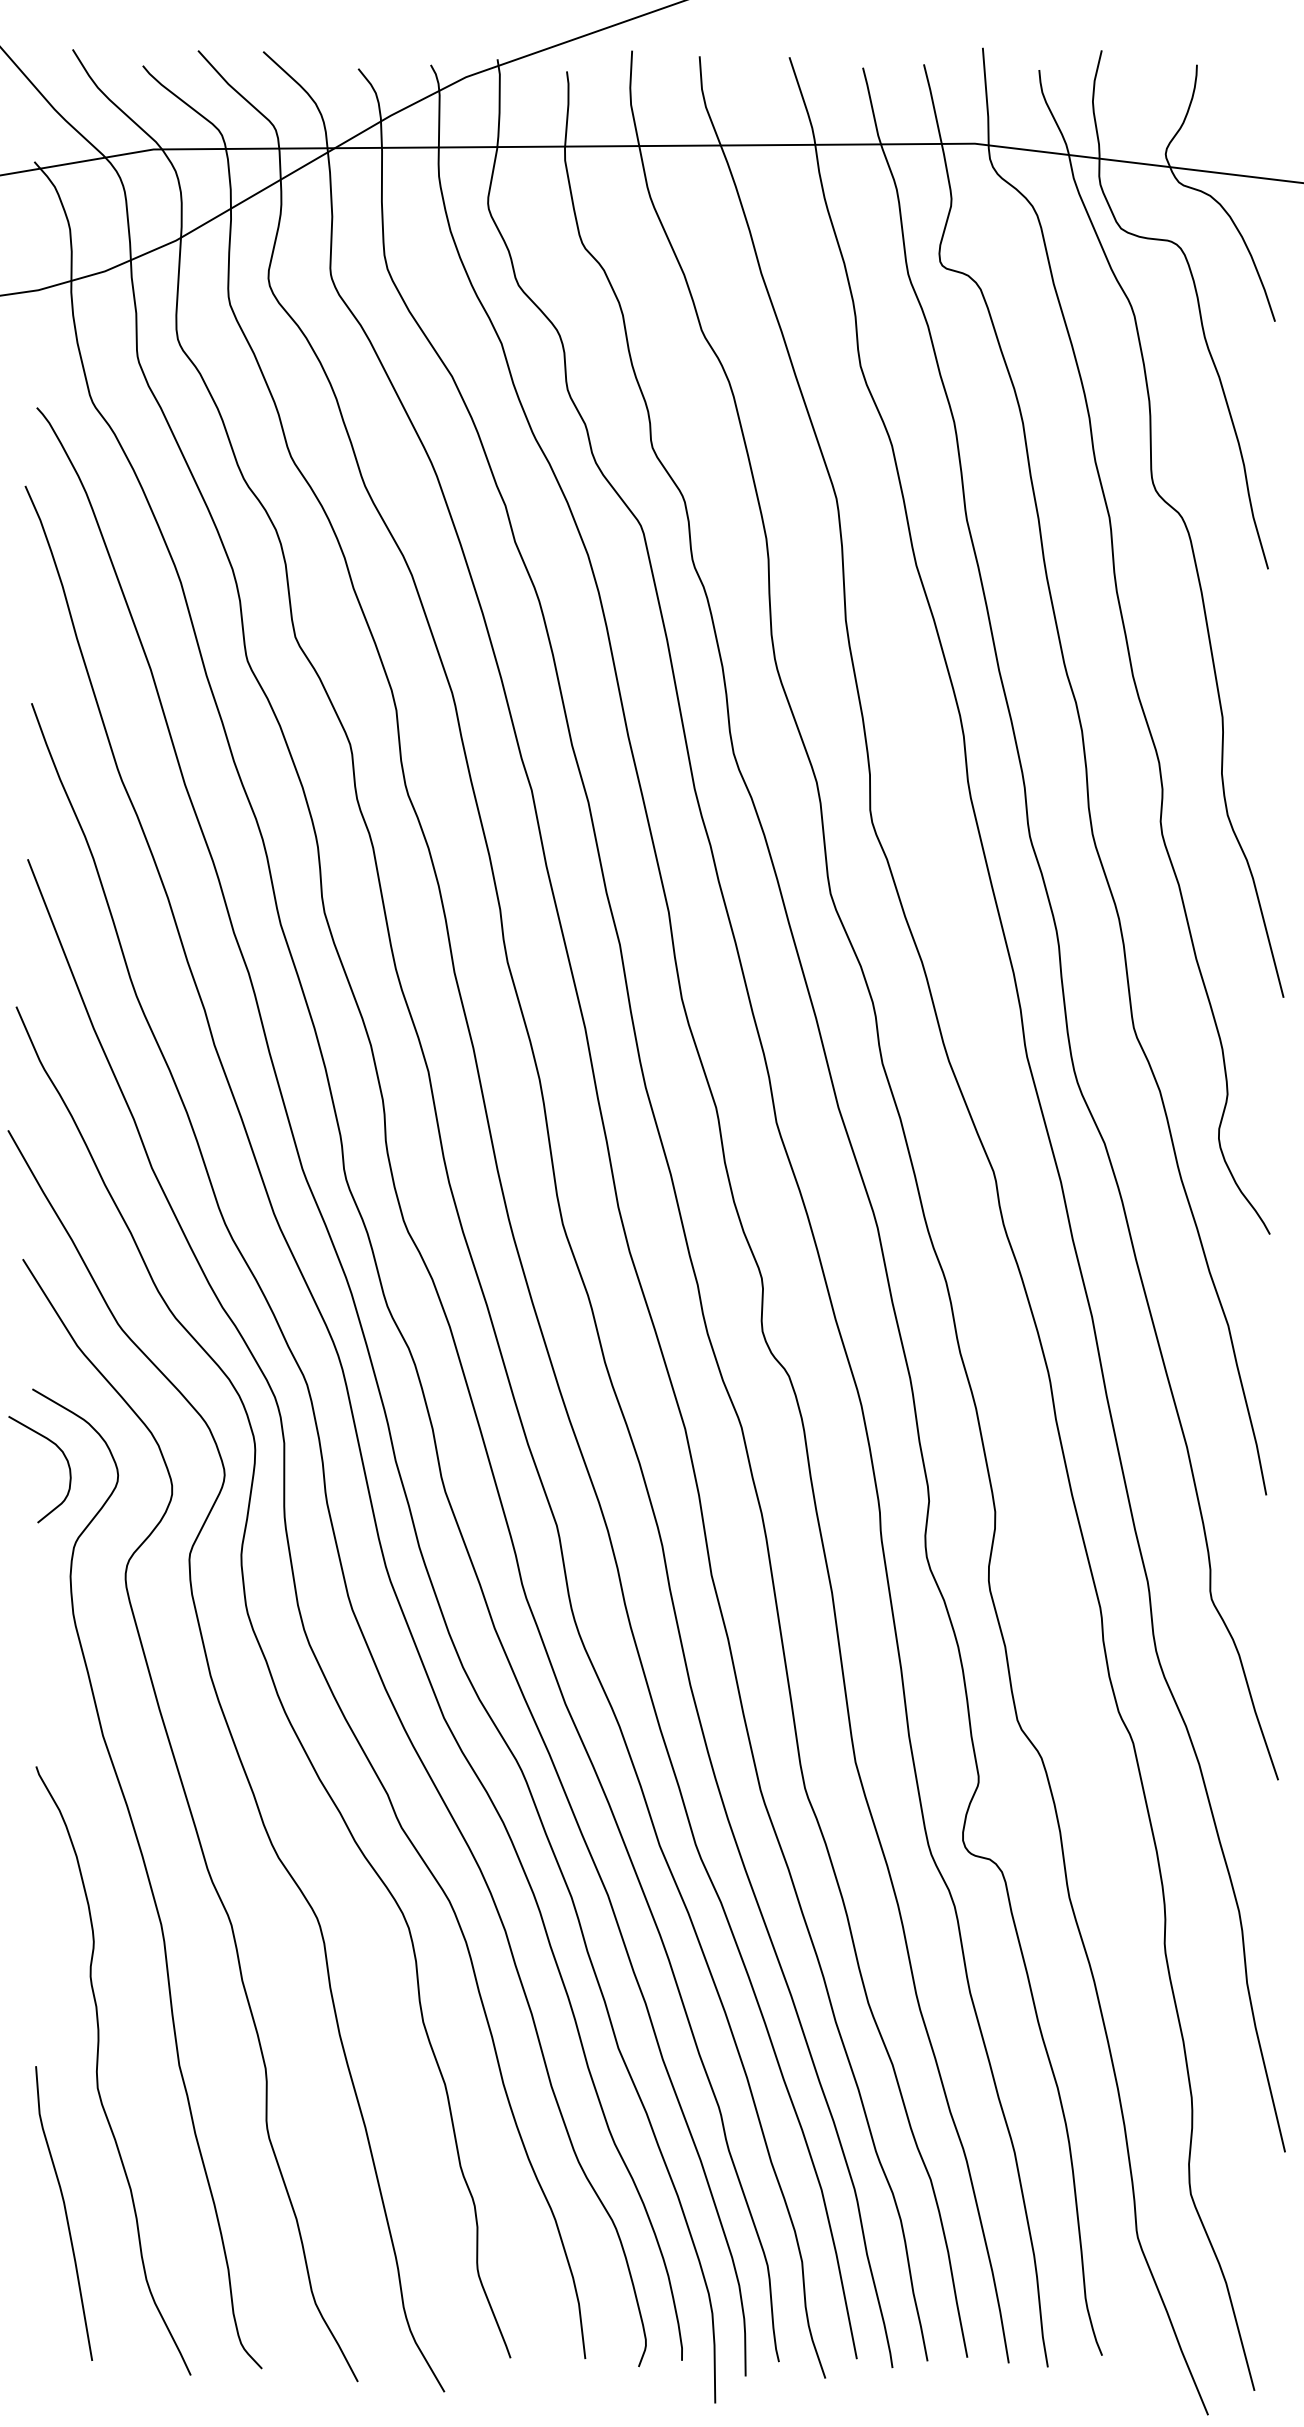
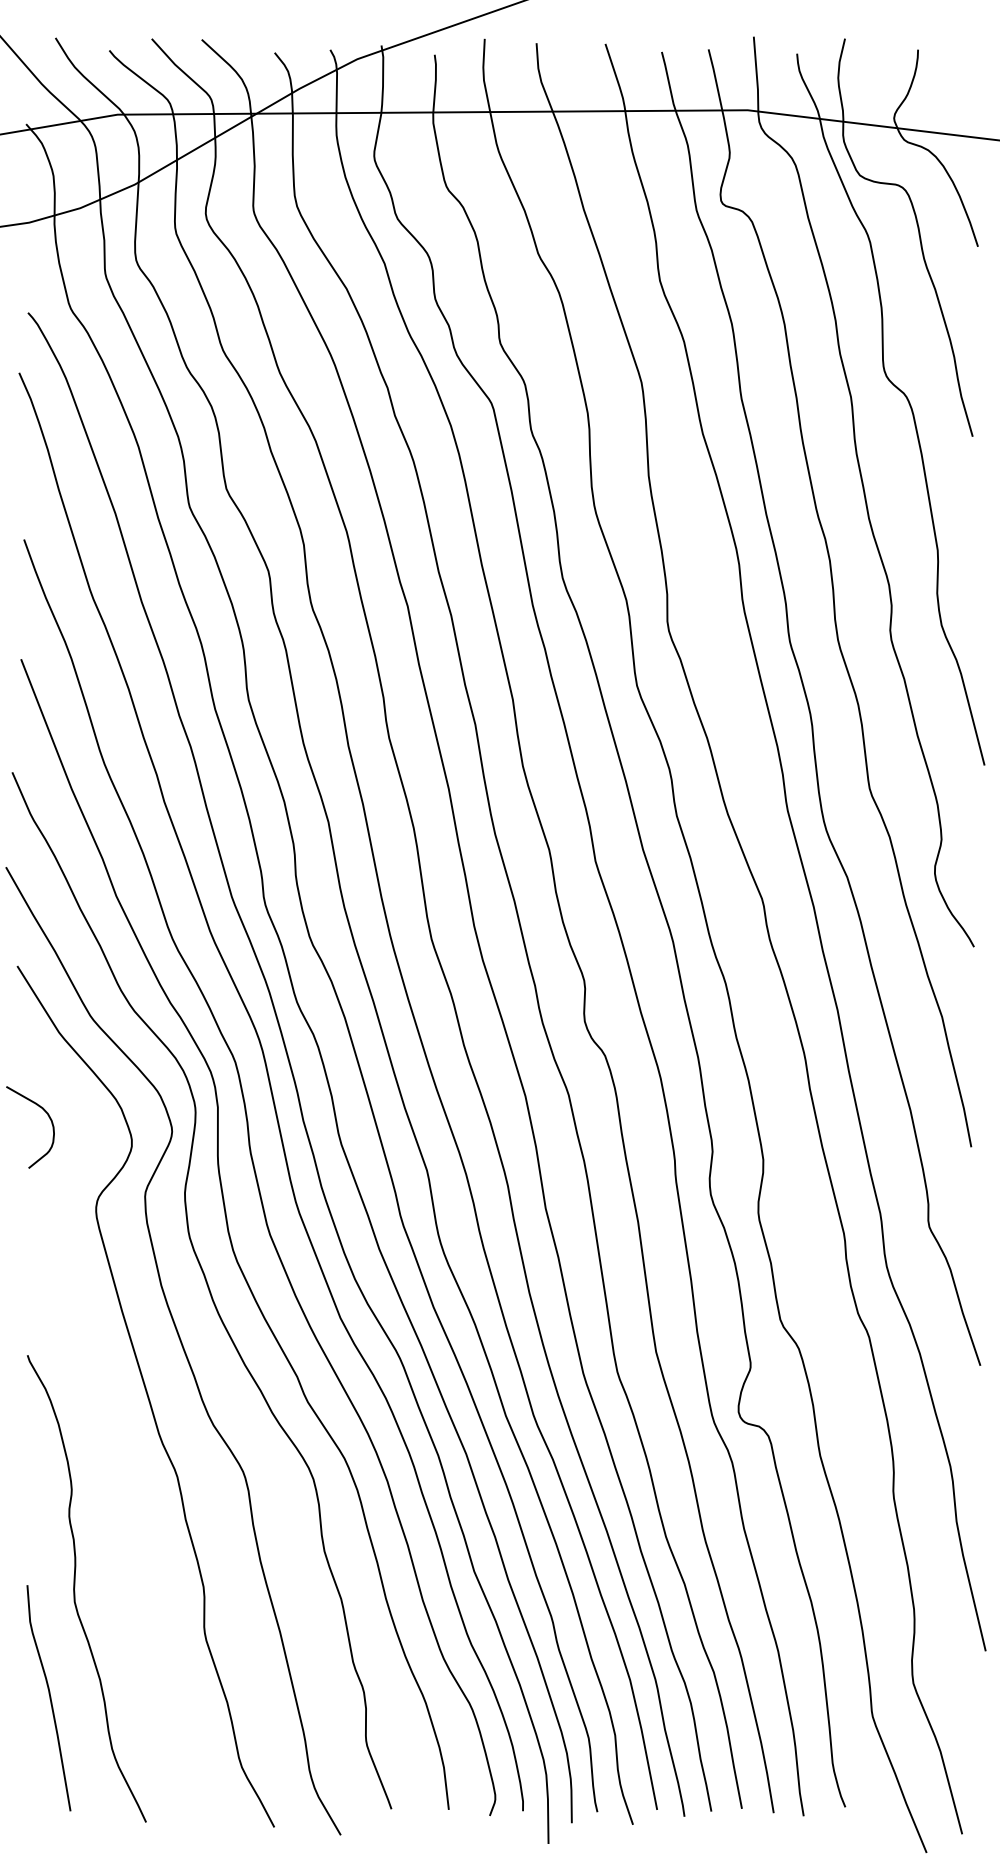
curve: (147, 1878) -> (112, 1441), removed

